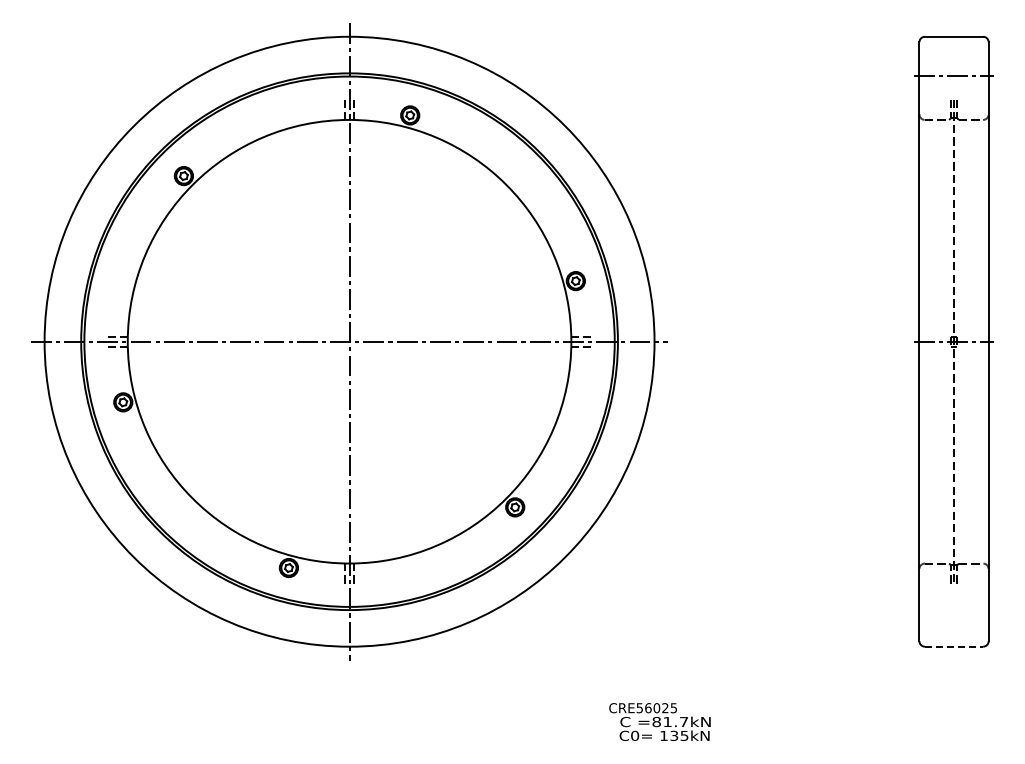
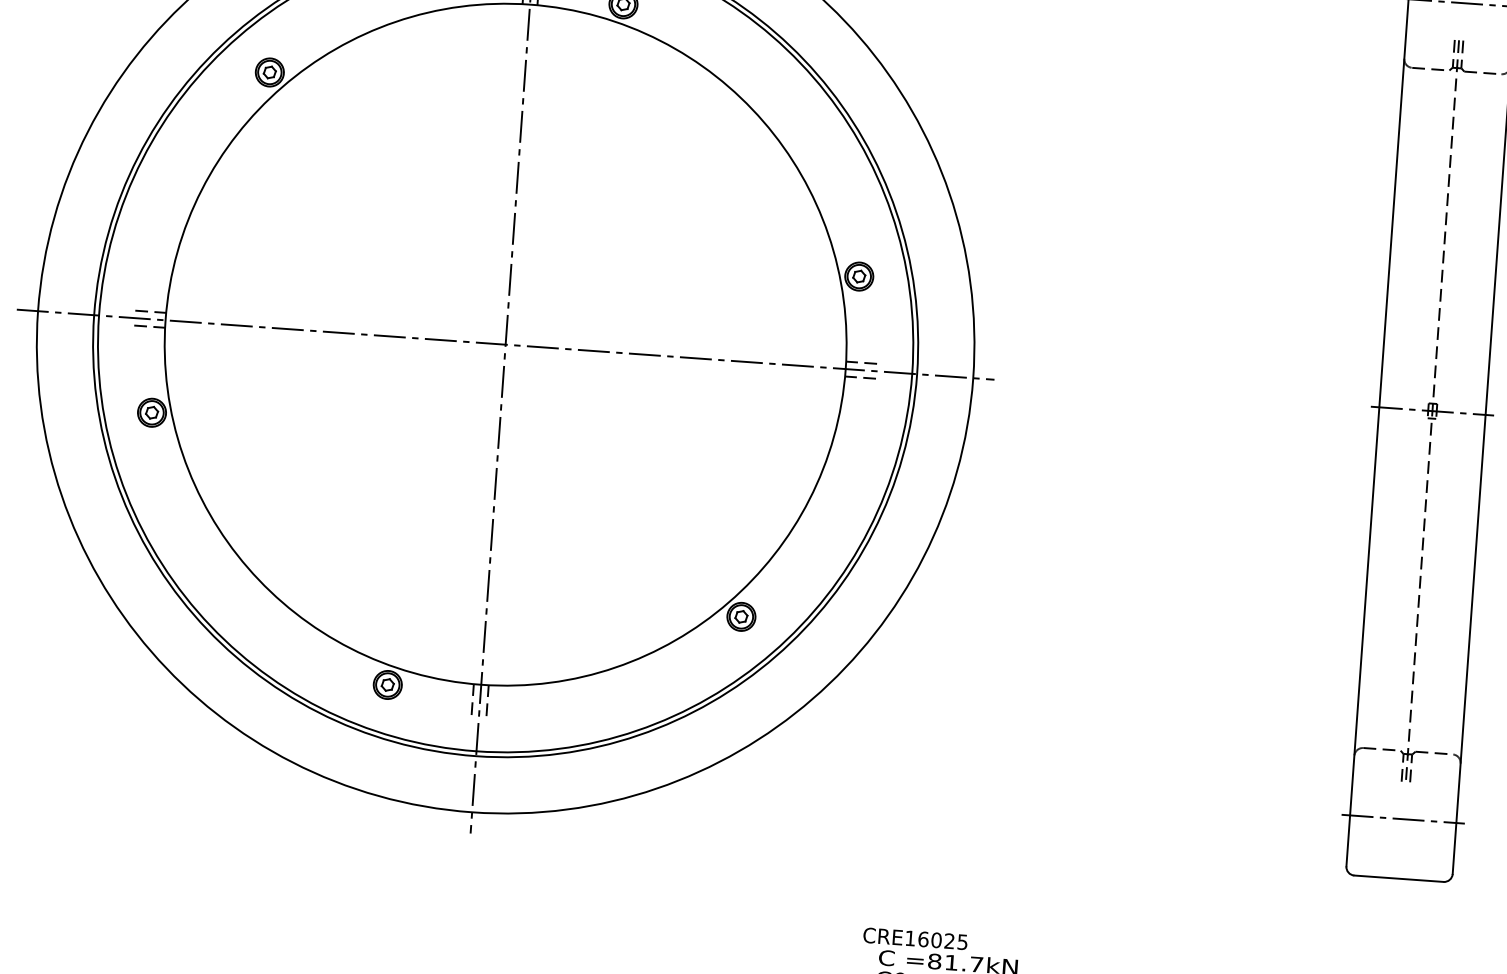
line: (953, 607) -> (1402, 818), added
line: (954, 646) -> (1399, 878), dashed -> solid
text: (639, 708) -> (909, 938), CRE56025 -> CRE16025

